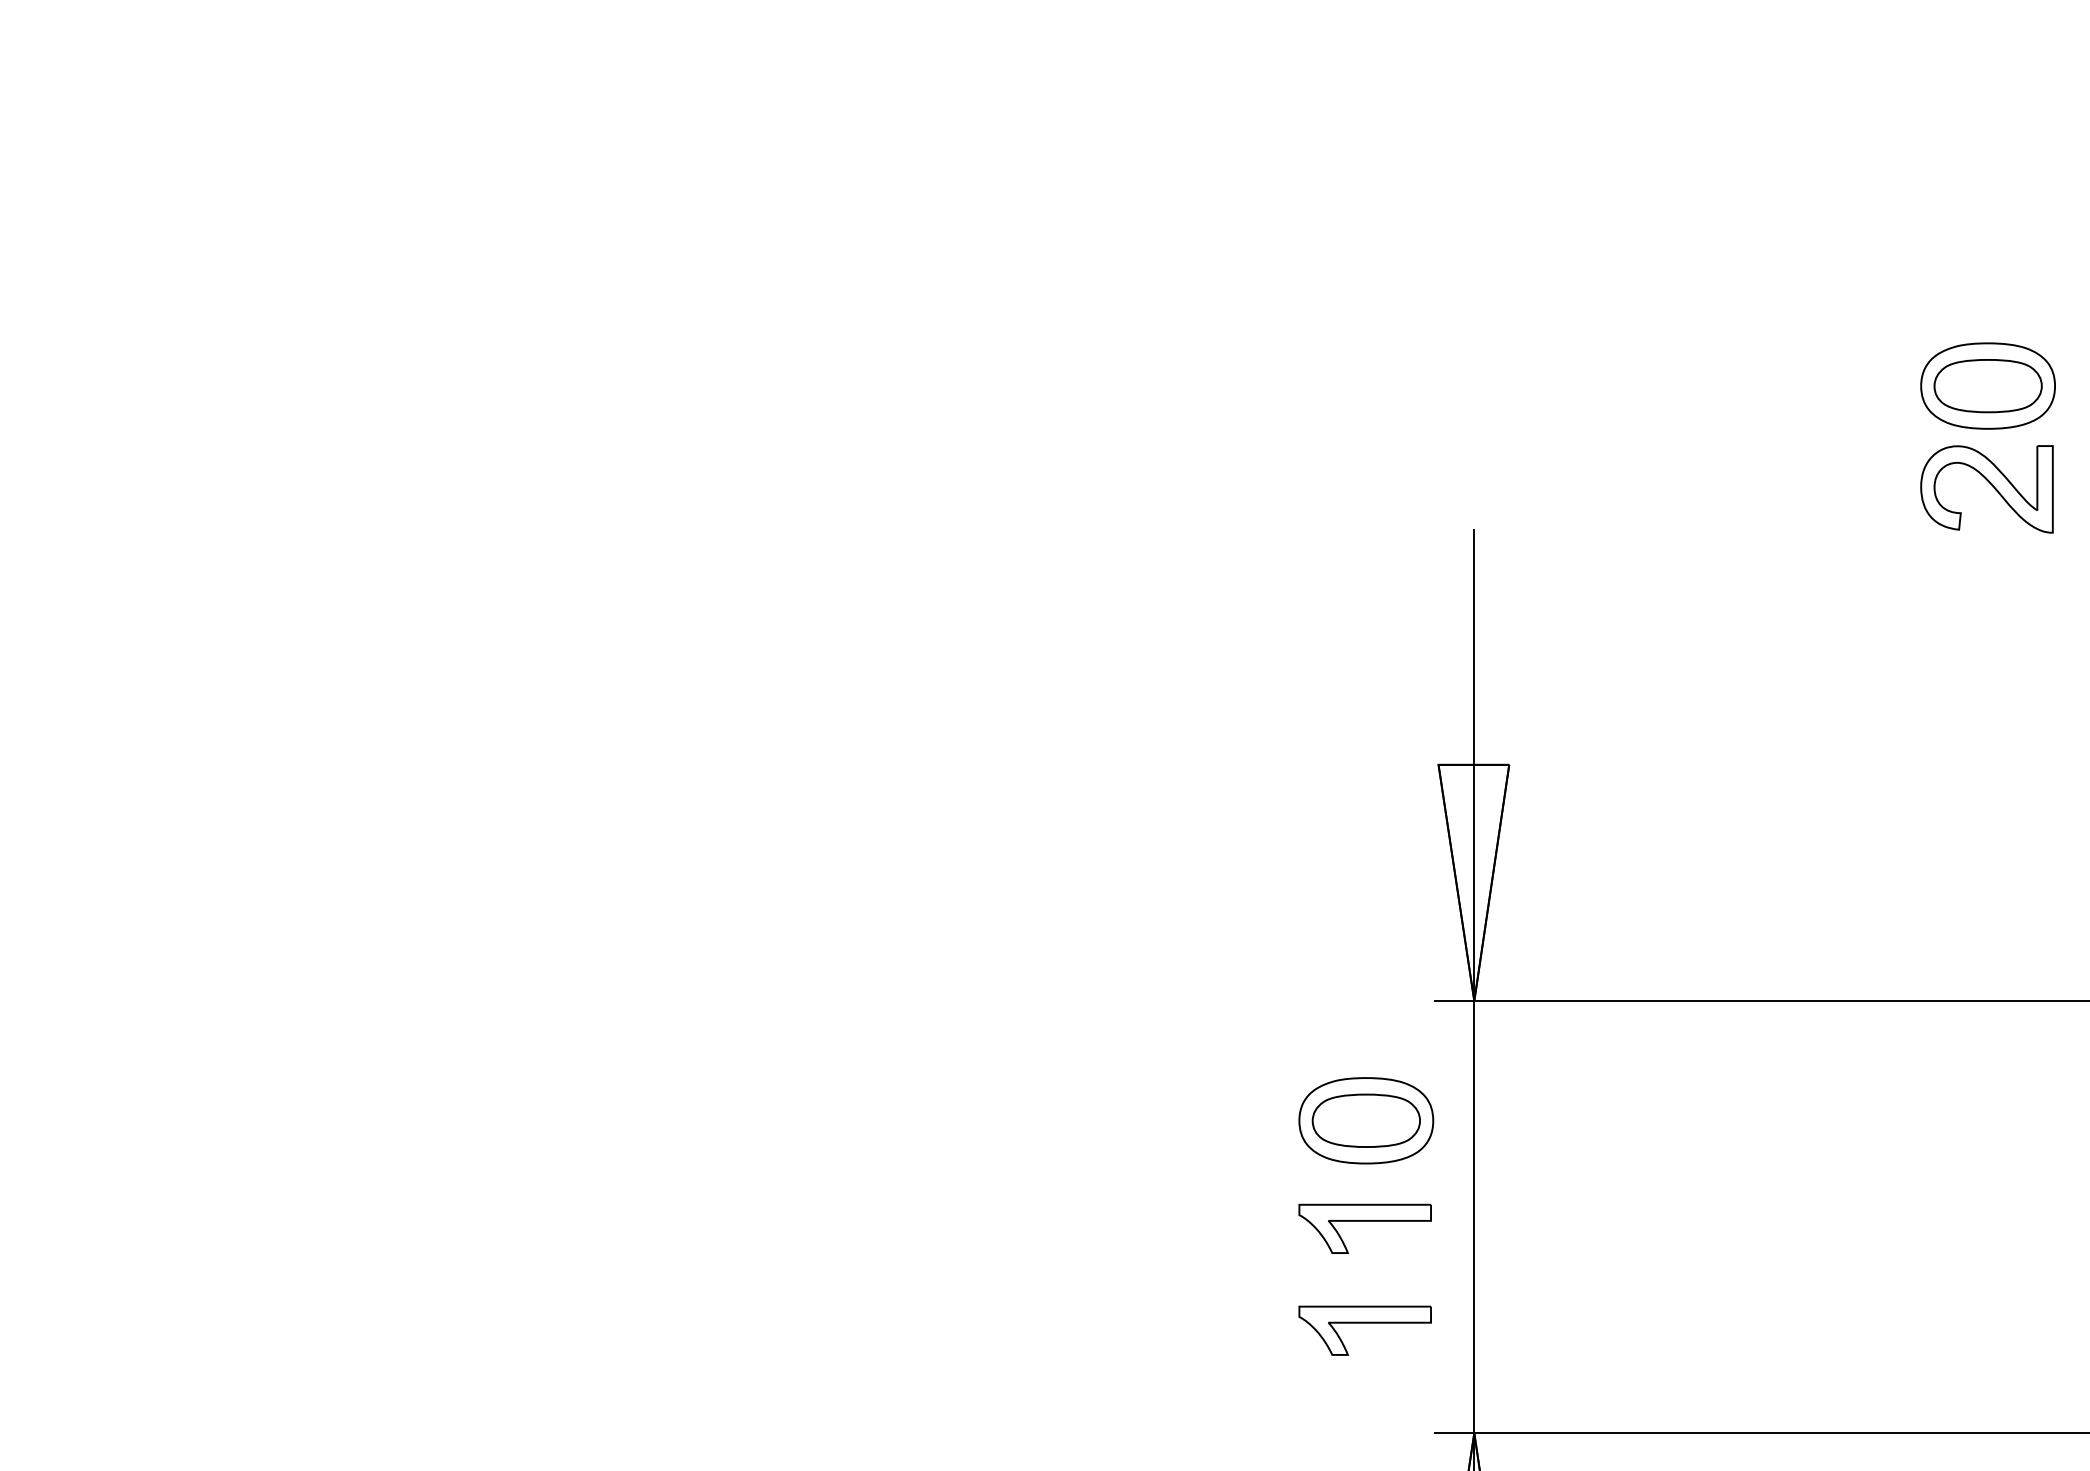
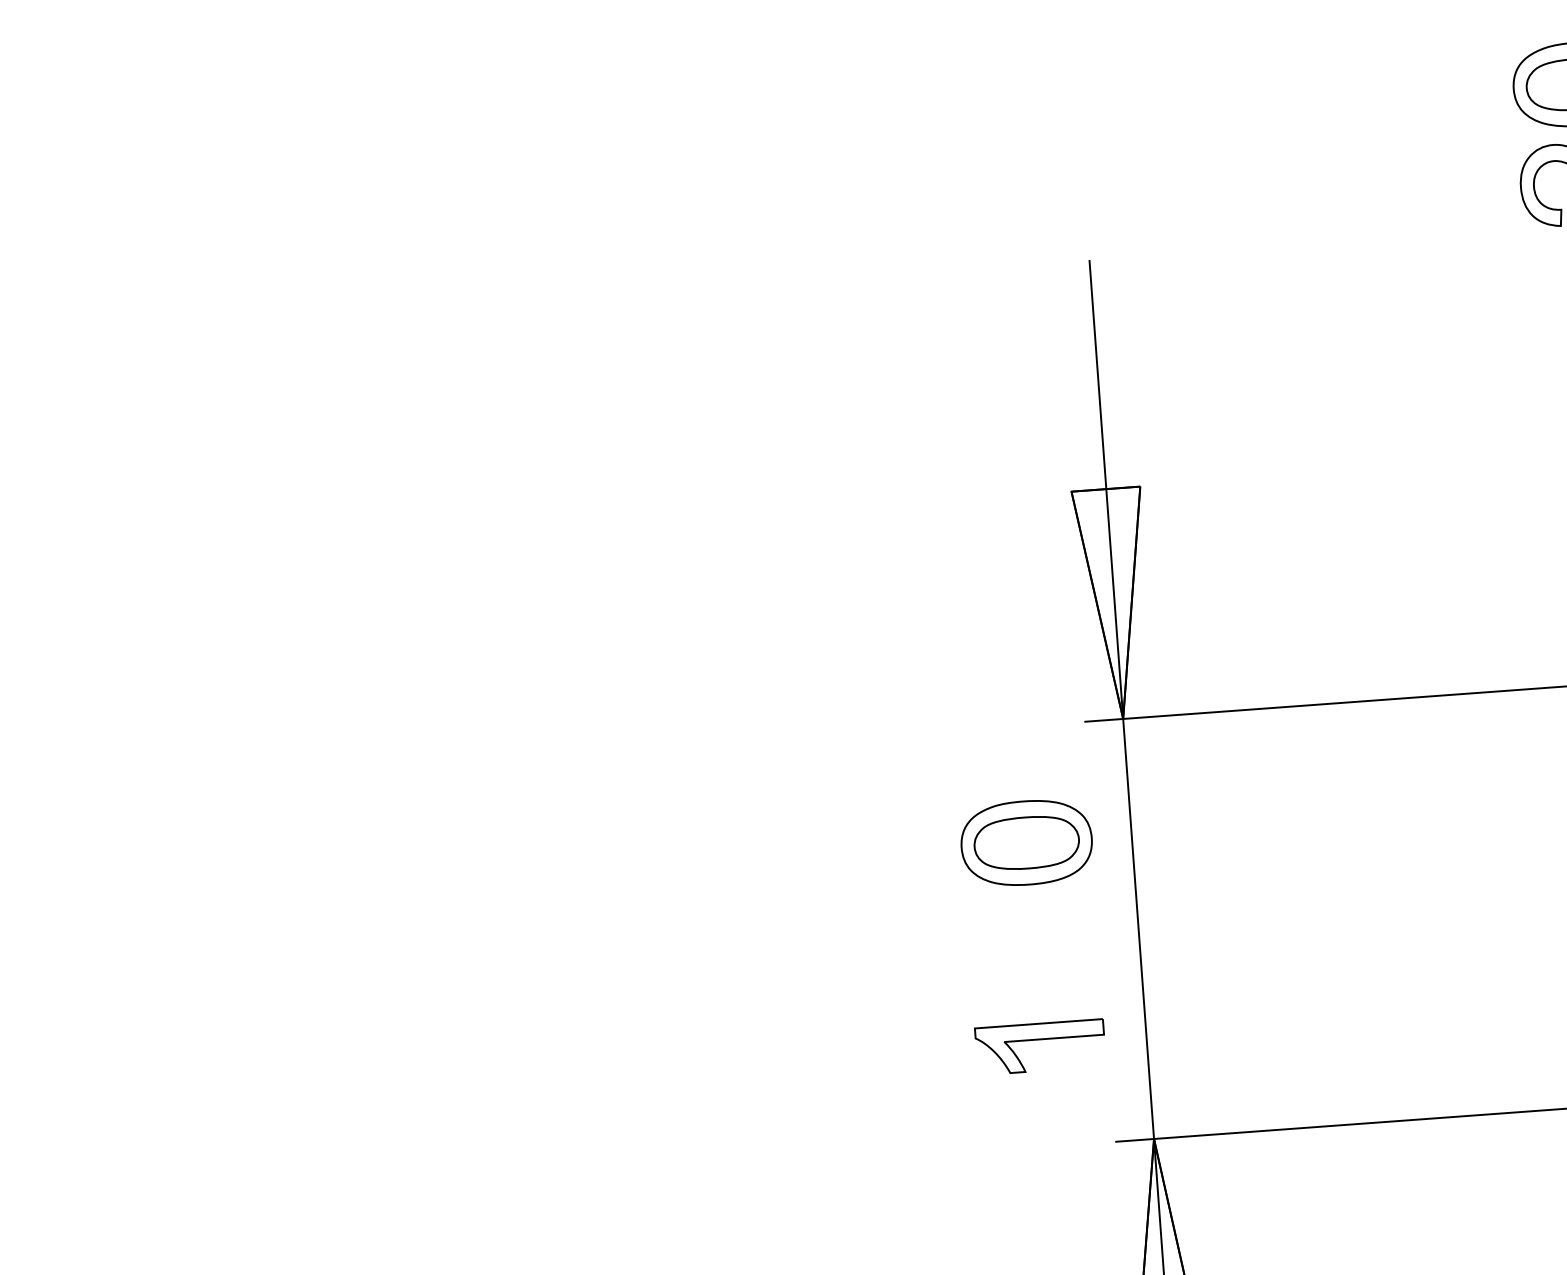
part: (1364, 1221) -> (1032, 941), removed

